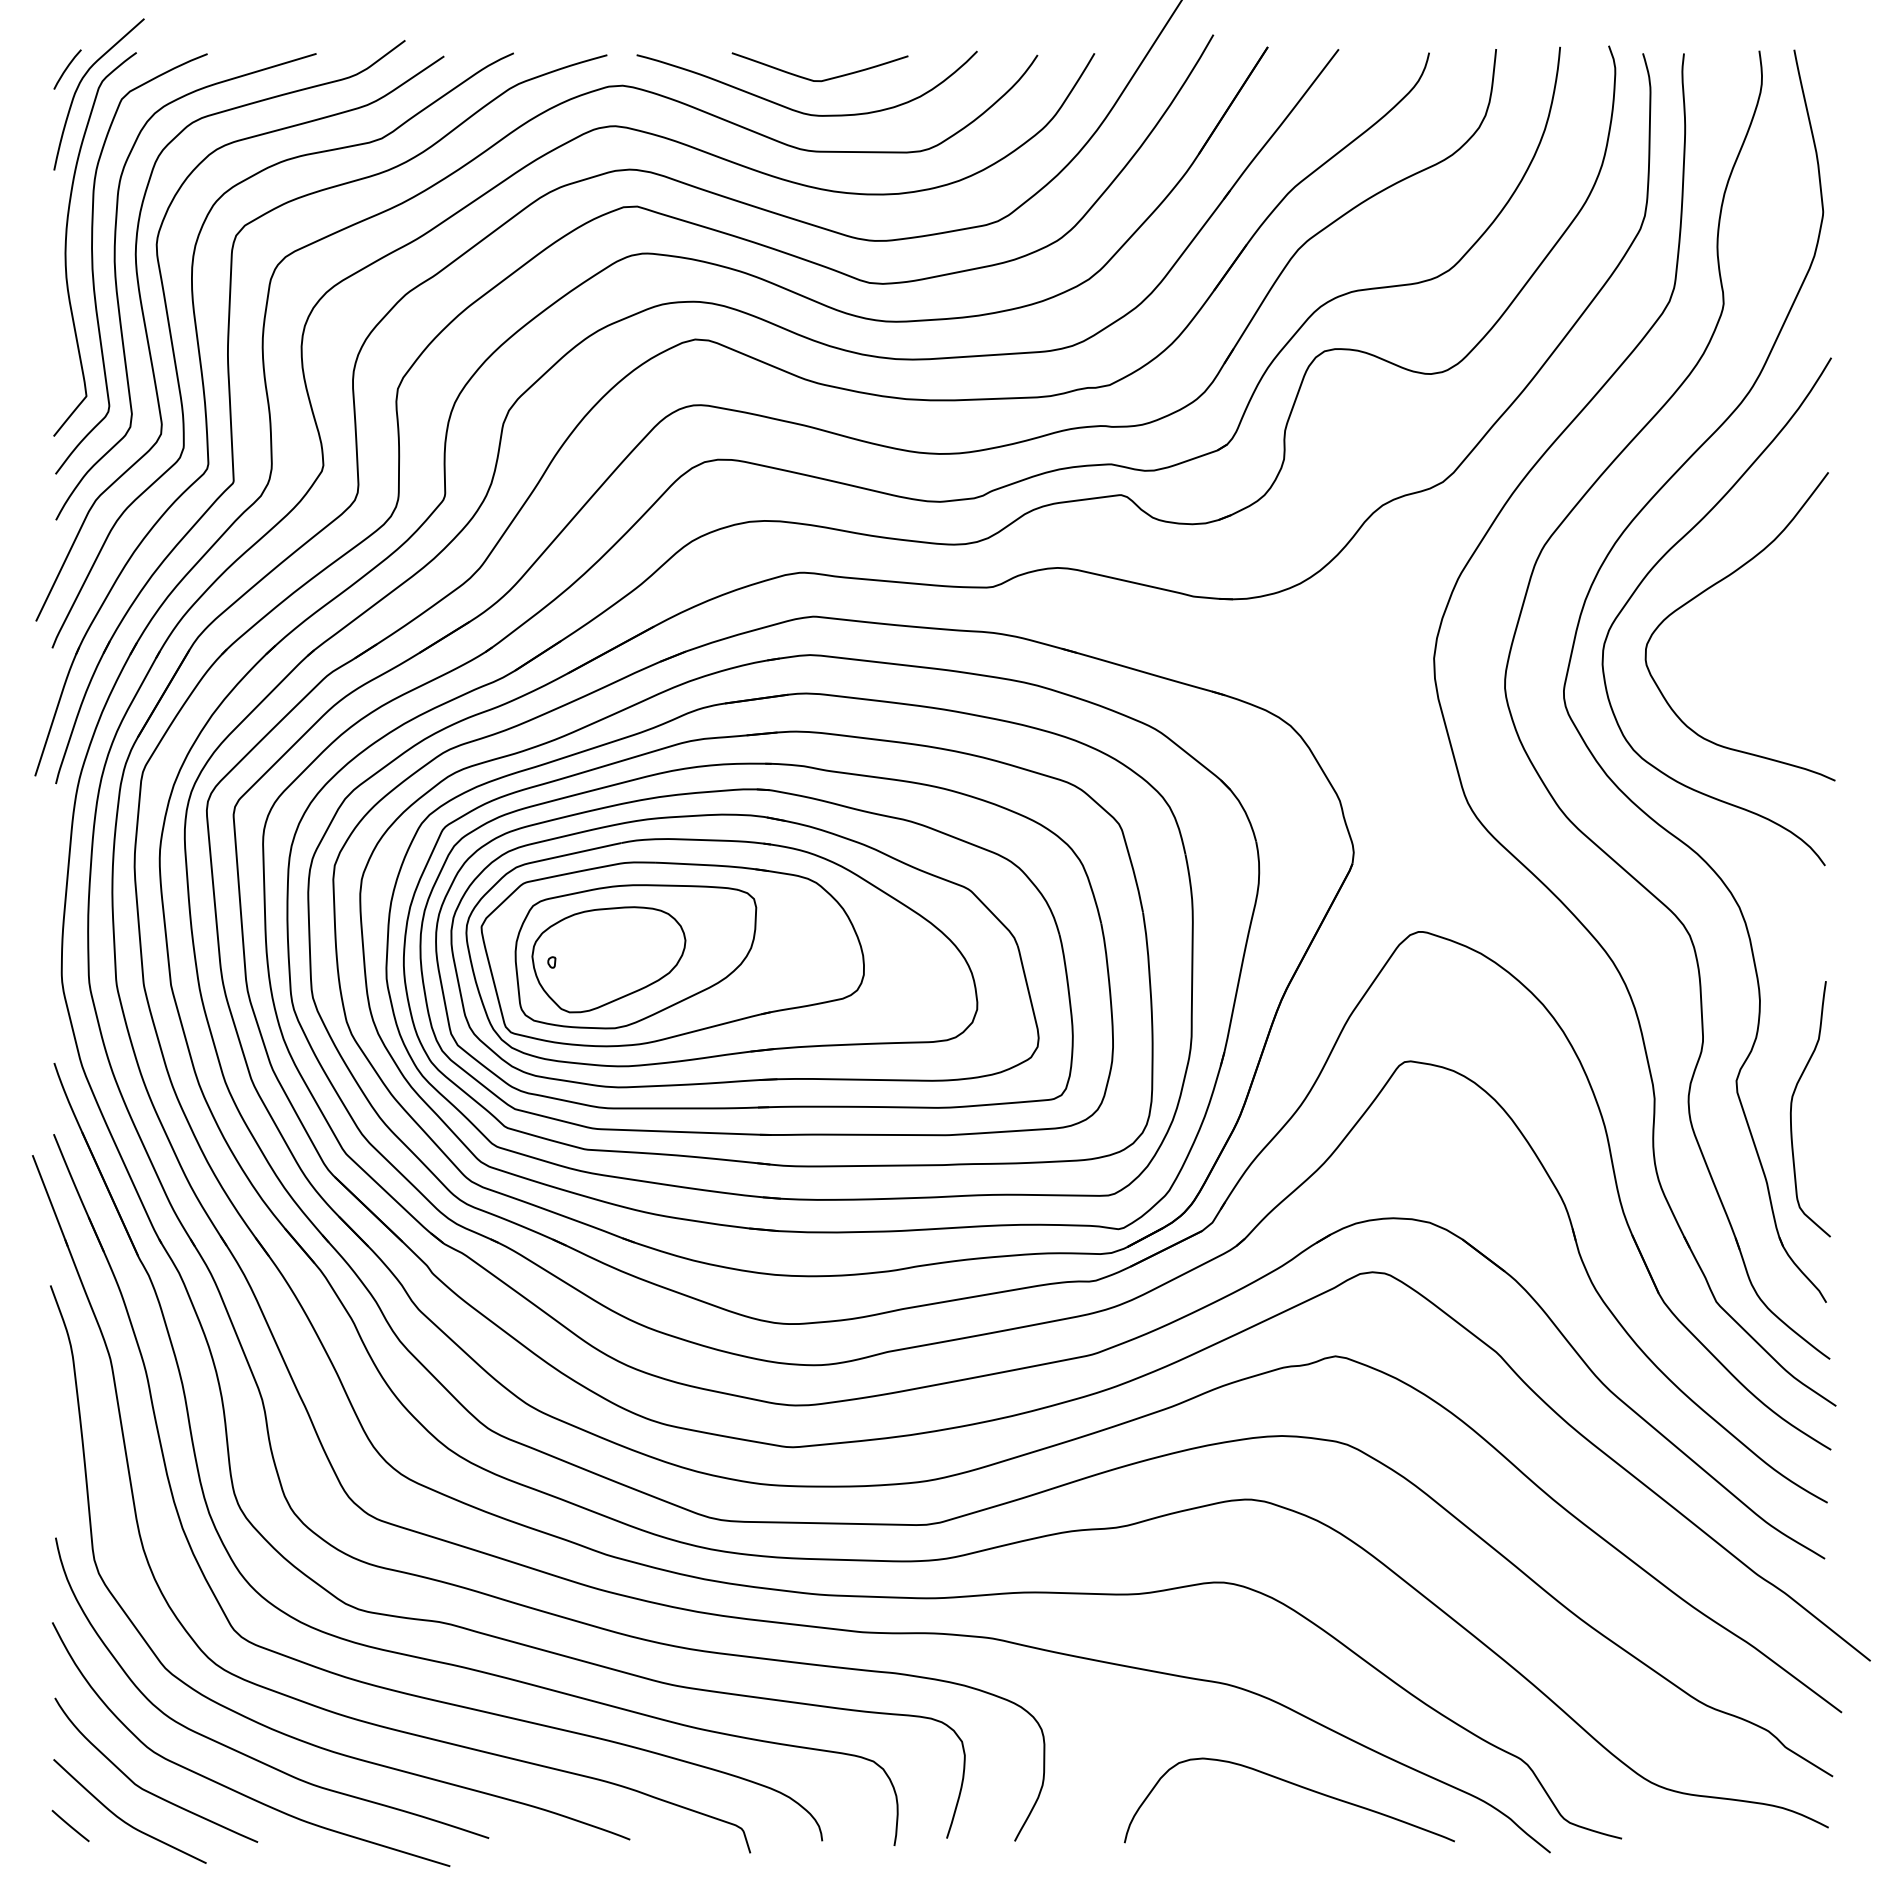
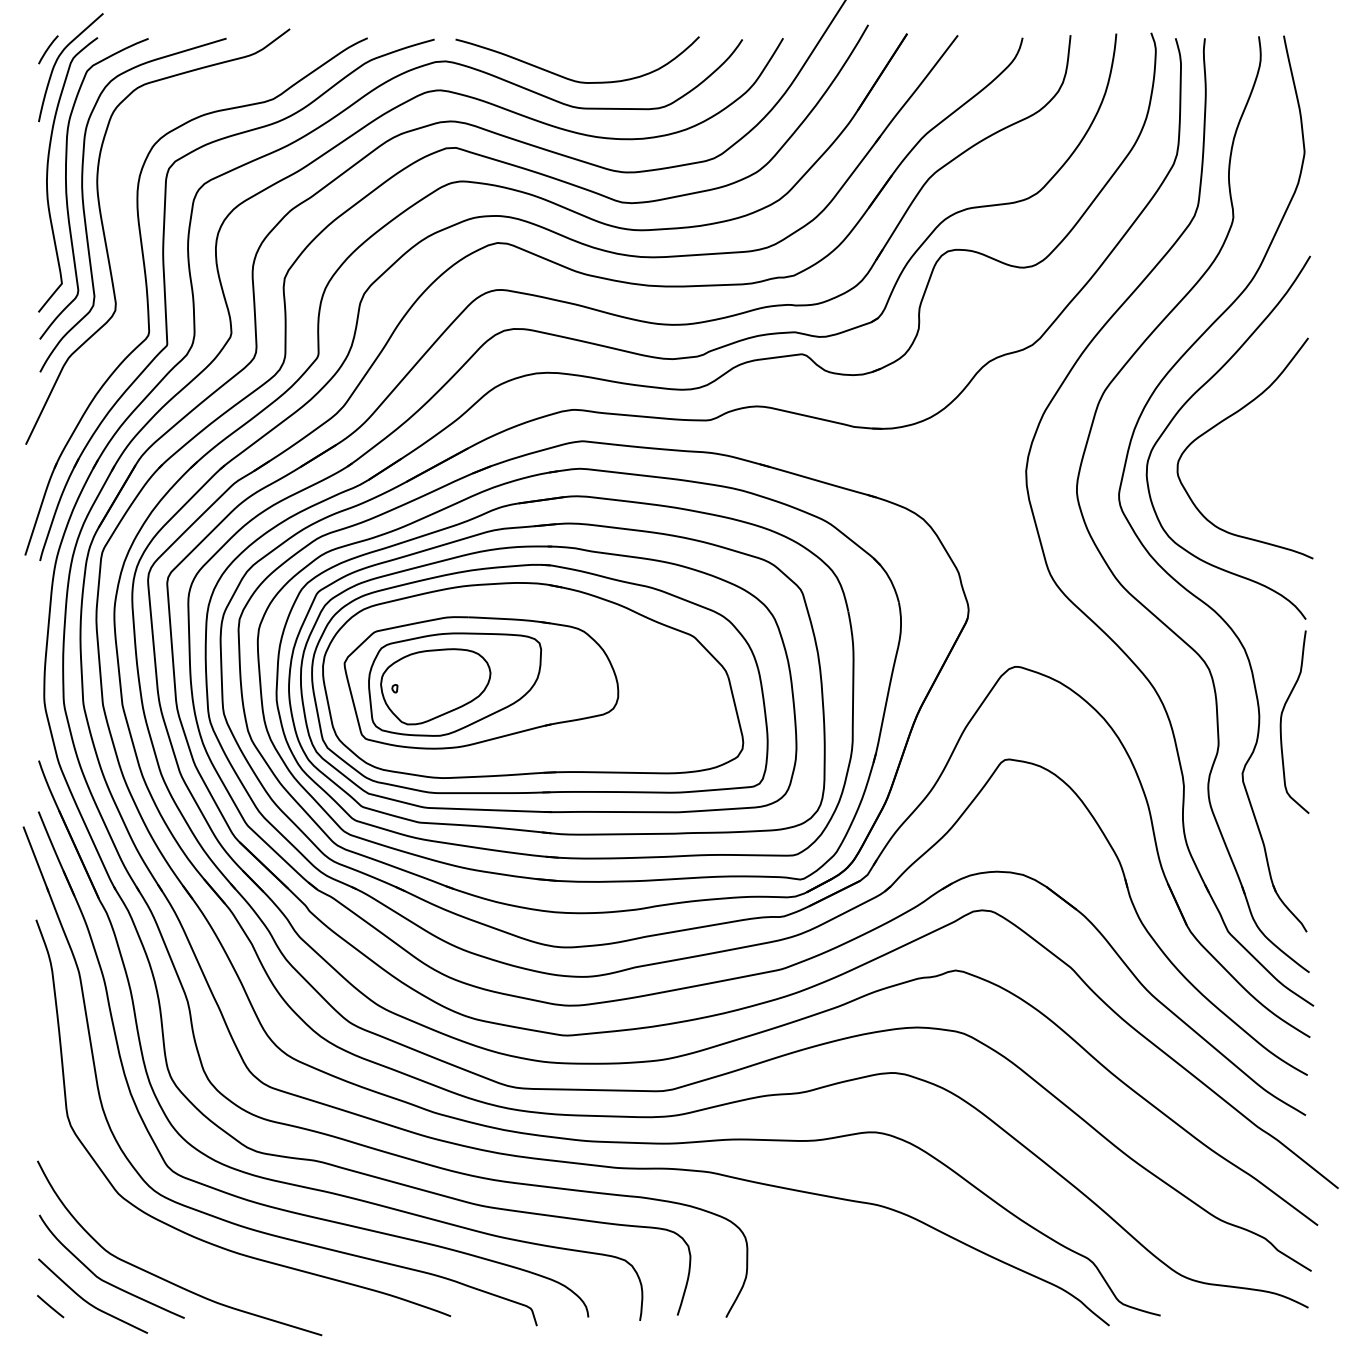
curve: (823, 79) -> (589, 56), removed
curve: (176, 362) -> (126, 259), removed
part: (721, 952) -> (516, 681), removed
curve: (1792, 1106) -> (1281, 720), moved
curve: (240, 1751) -> (172, 1253), removed
curve: (1294, 1785) -> (926, 1277), removed

